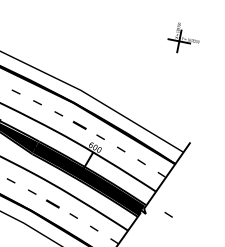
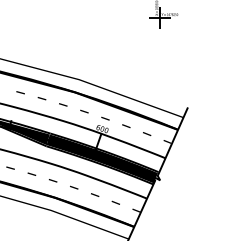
part: (79, 125) -> (84, 111), size x0.62
part: (53, 203) -> (74, 187), size x0.62
part: (169, 215) -> (181, 177), removed

